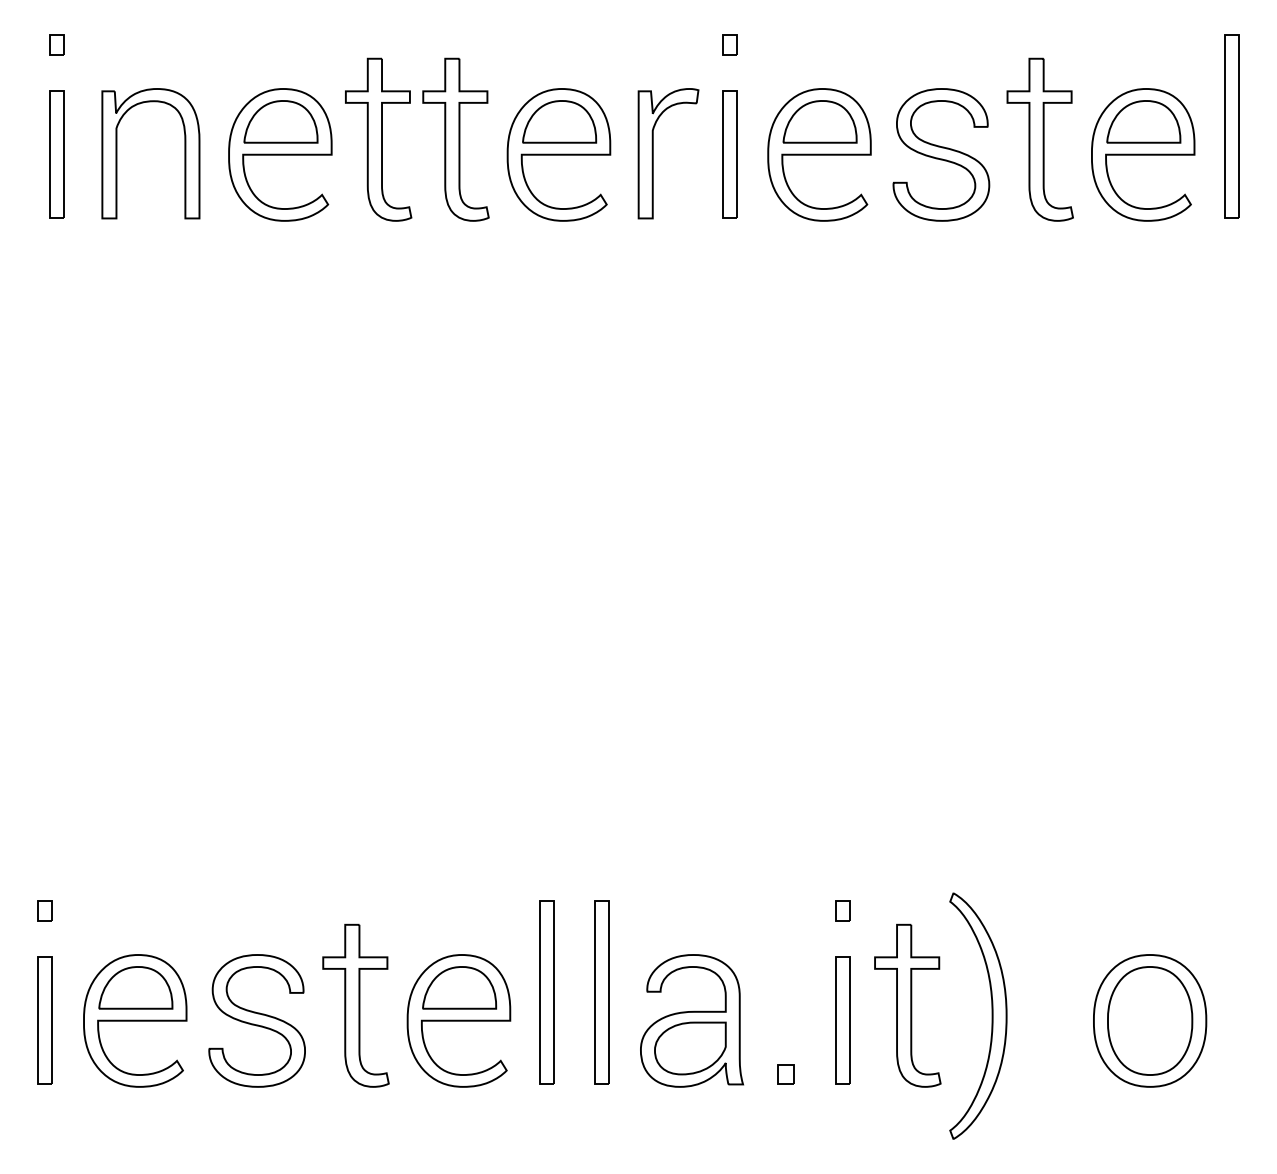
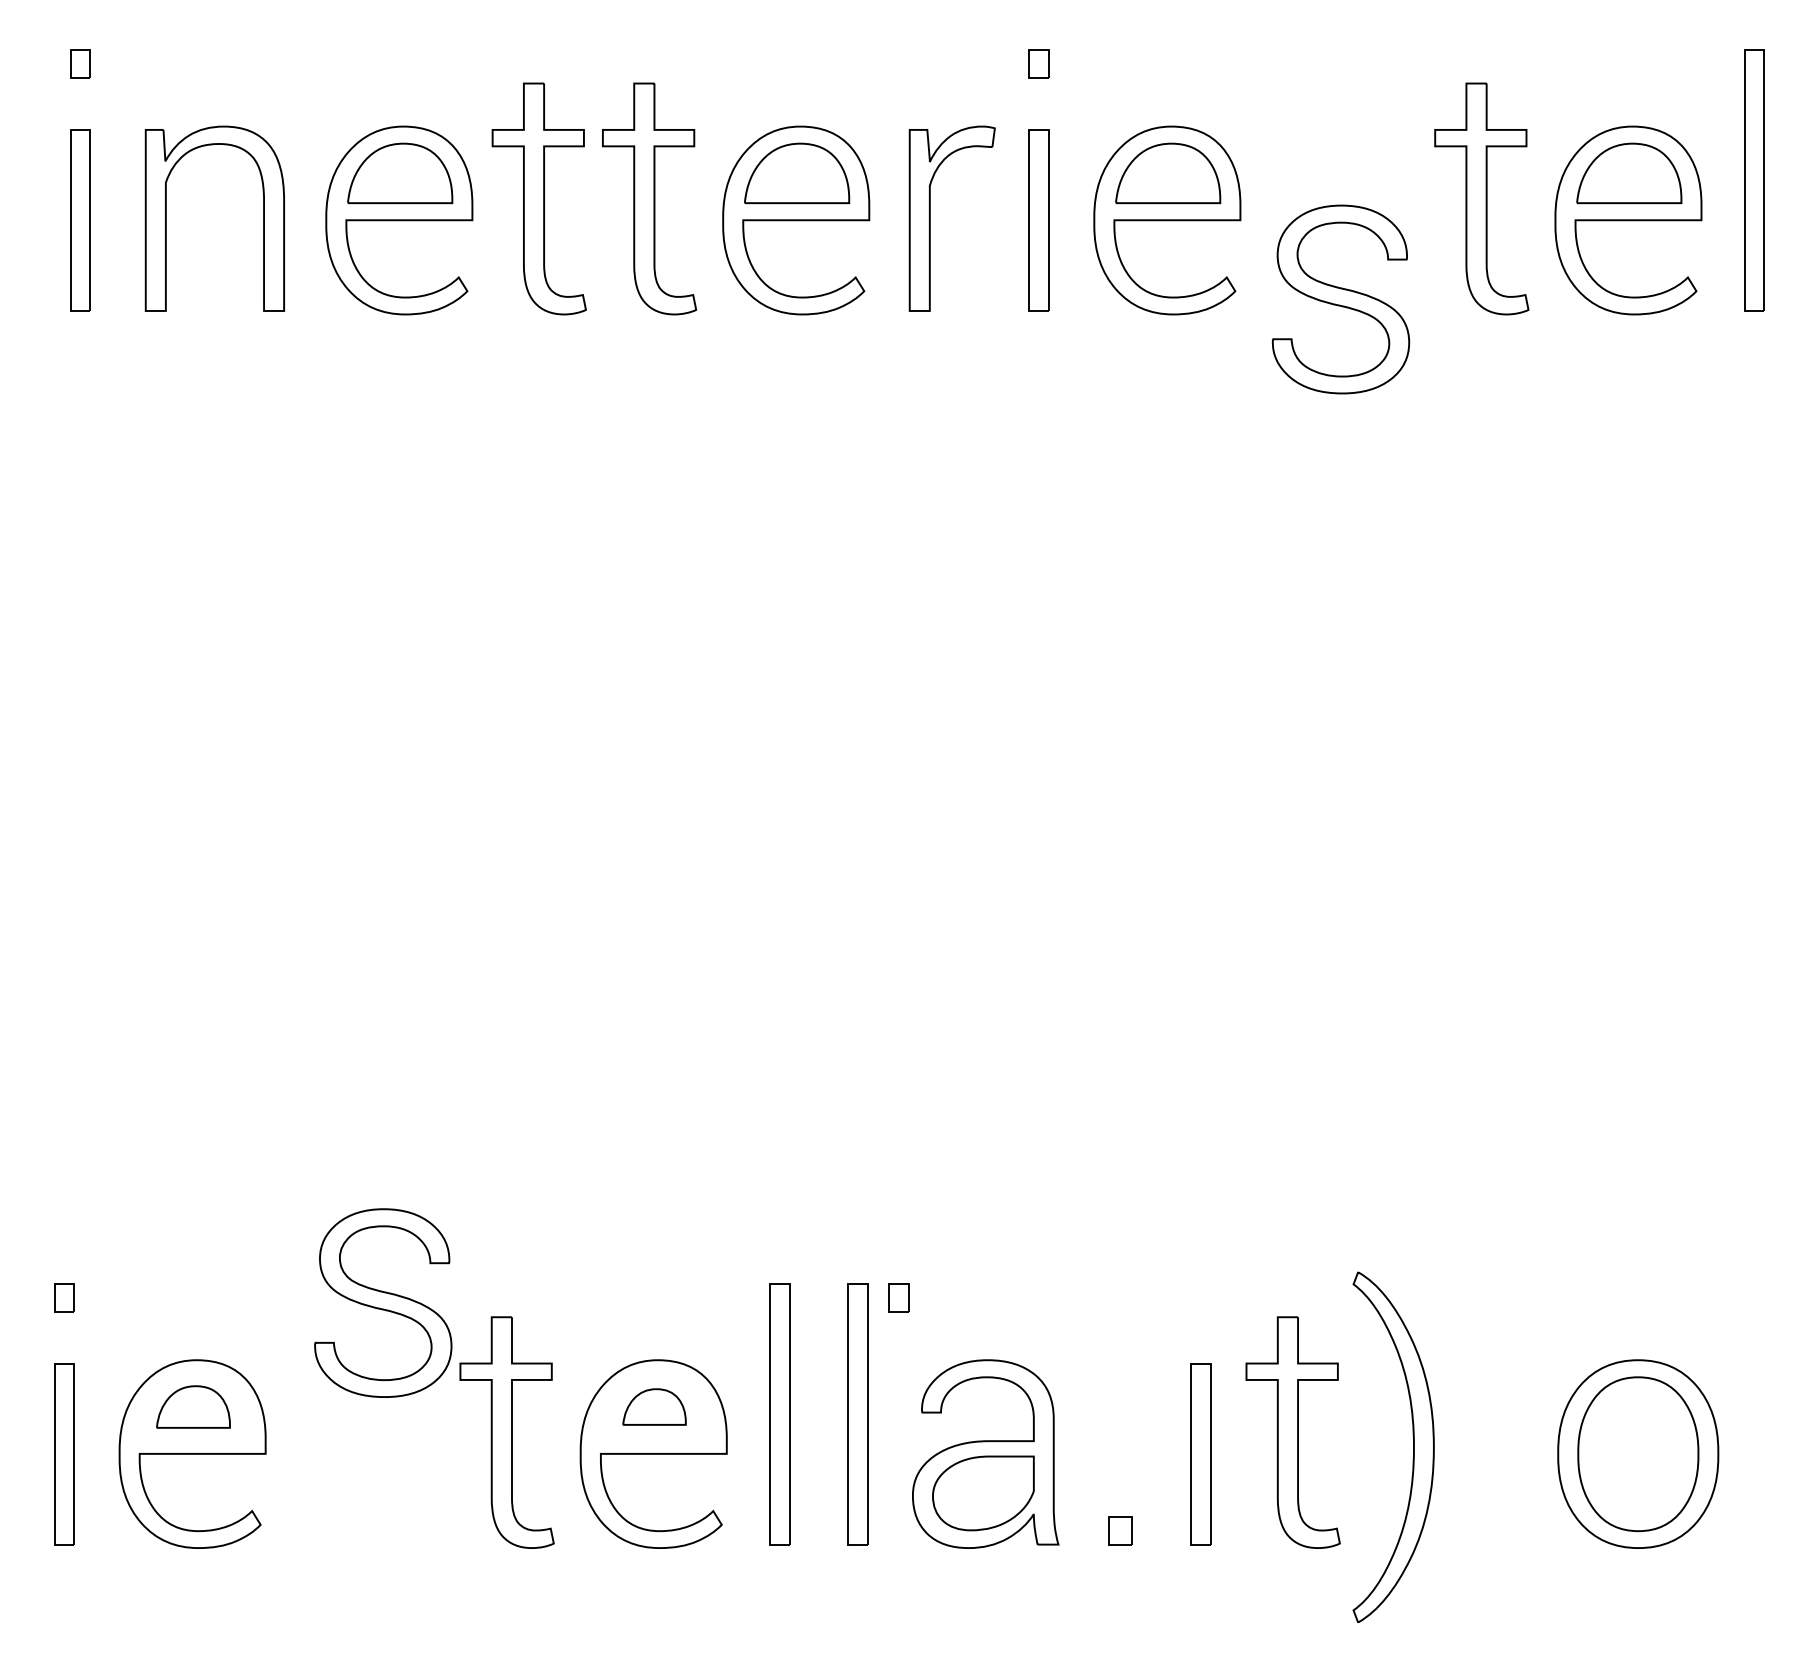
part: (941, 154) -> (1340, 299), moved
part: (842, 910) -> (898, 1297), moved
part: (135, 987) -> (193, 1406), size x0.7
part: (459, 987) -> (654, 1406), size x0.6
part: (257, 1020) -> (383, 1302), moved

